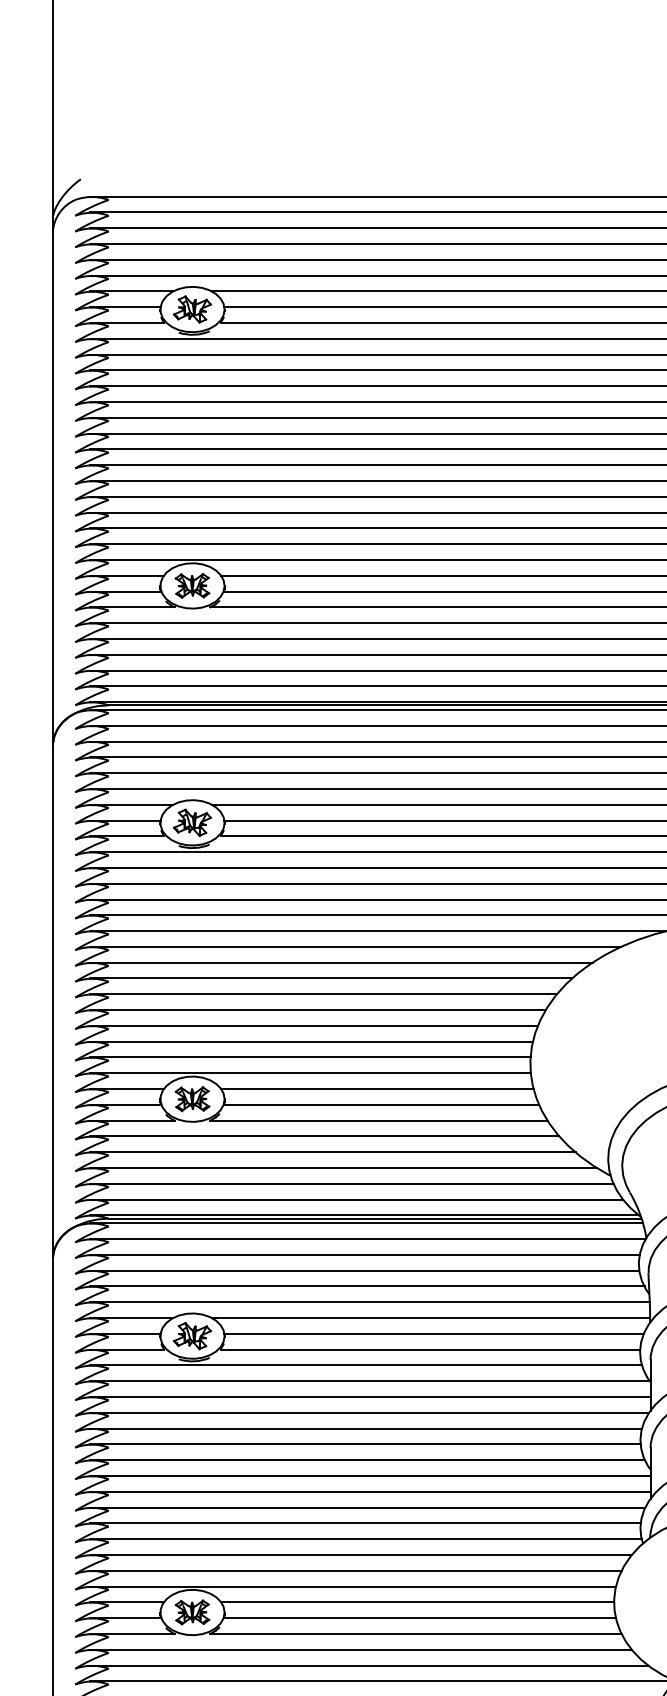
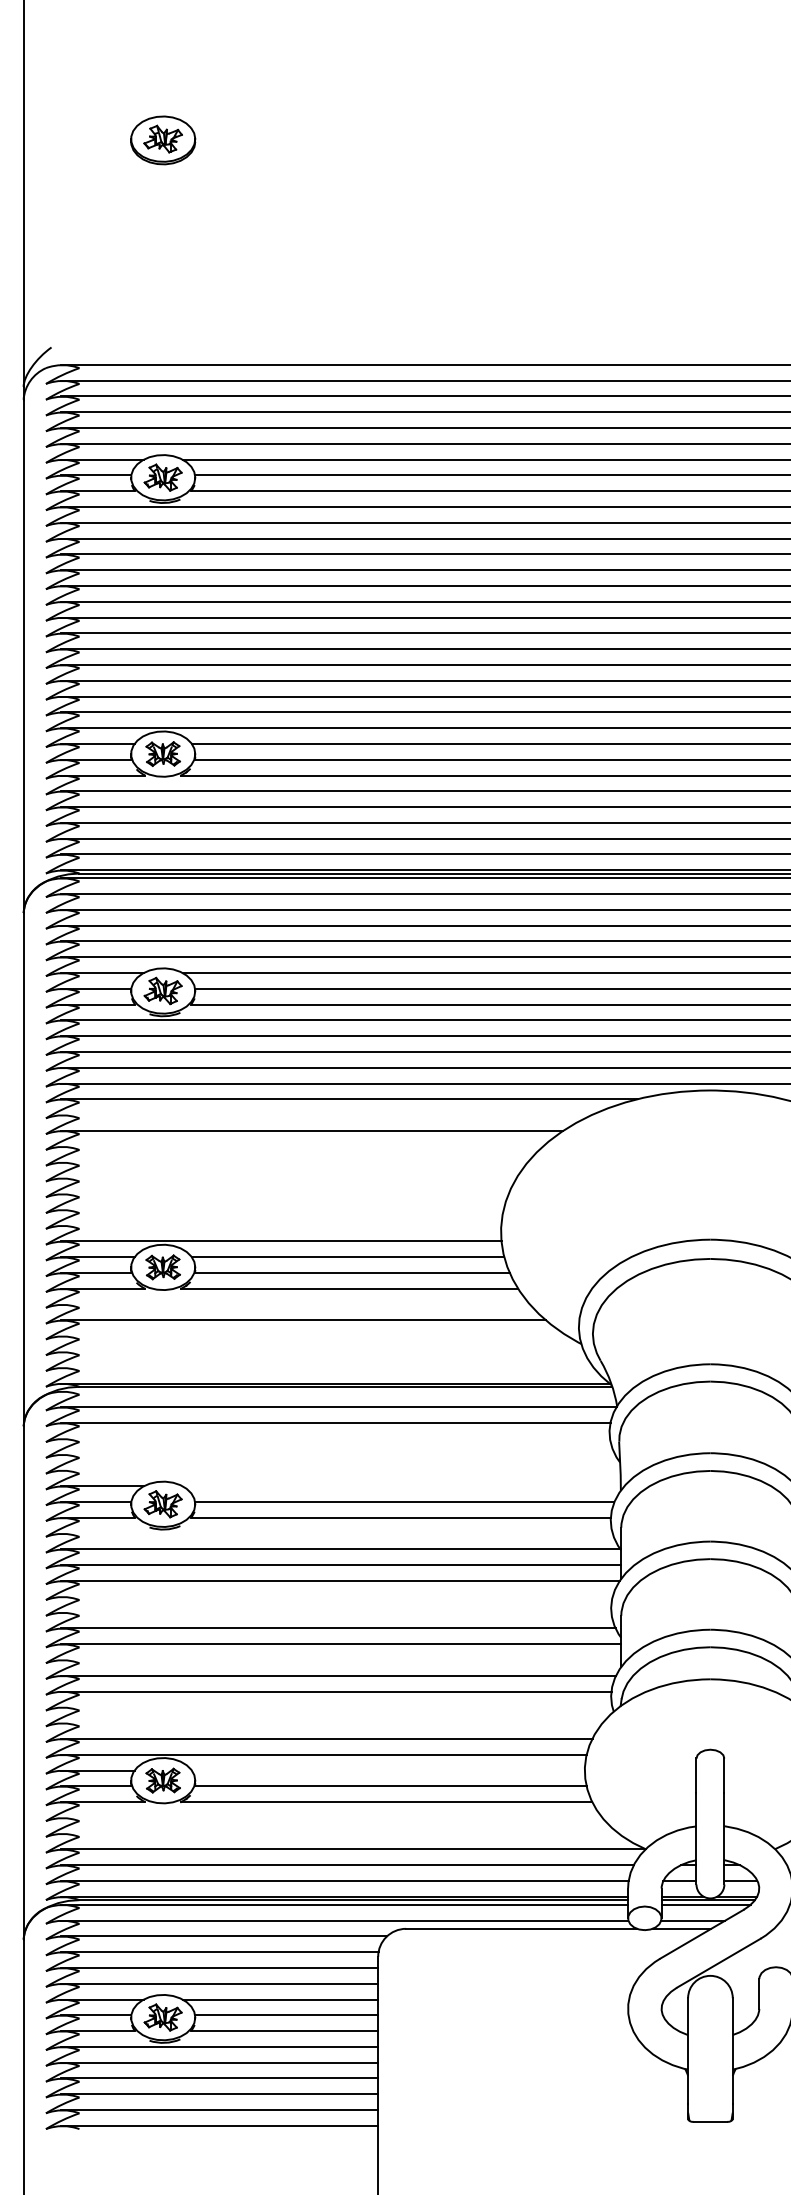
line: (354, 947) -> (325, 1115), removed
line: (330, 978) -> (301, 1146), removed
line: (322, 994) -> (293, 1162), removed
line: (317, 1010) -> (288, 1178), removed
line: (313, 1026) -> (284, 1194), removed
line: (310, 1041) -> (281, 1209), removed
line: (309, 1057) -> (280, 1225), removed
line: (324, 1136) -> (295, 1304), removed
line: (342, 1168) -> (313, 1336), removed
line: (351, 1183) -> (322, 1351), removed
line: (355, 1199) -> (326, 1367), removed
line: (365, 1223) -> (336, 1391), removed
line: (364, 1270) -> (335, 1438), removed
line: (366, 1286) -> (337, 1454), removed
line: (369, 1302) -> (340, 1470), removed
line: (430, 1318) -> (401, 1486), removed
line: (365, 1365) -> (336, 1533), removed
line: (365, 1428) -> (336, 1596), removed
line: (364, 1444) -> (335, 1612), removed
line: (369, 1491) -> (340, 1659), removed
line: (365, 1539) -> (336, 1707), removed
line: (360, 1555) -> (331, 1723), removed
line: (416, 1602) -> (387, 1770), removed
line: (360, 1649) -> (331, 1817), removed
line: (368, 1665) -> (339, 1833), removed

